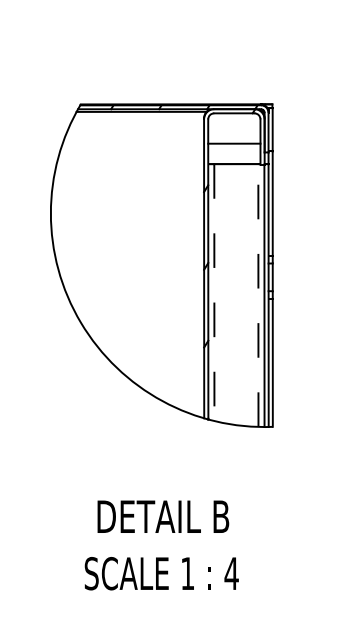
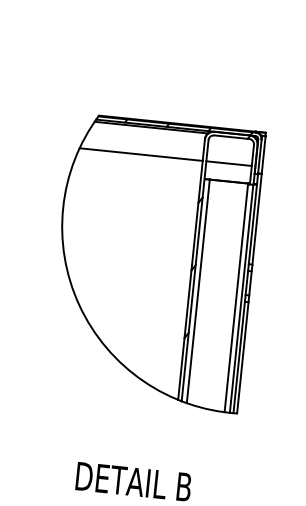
line: (133, 143) -> (141, 154), added
line: (214, 293) -> (198, 292), dashed -> solid
line: (258, 295) -> (236, 297), dashed -> solid

